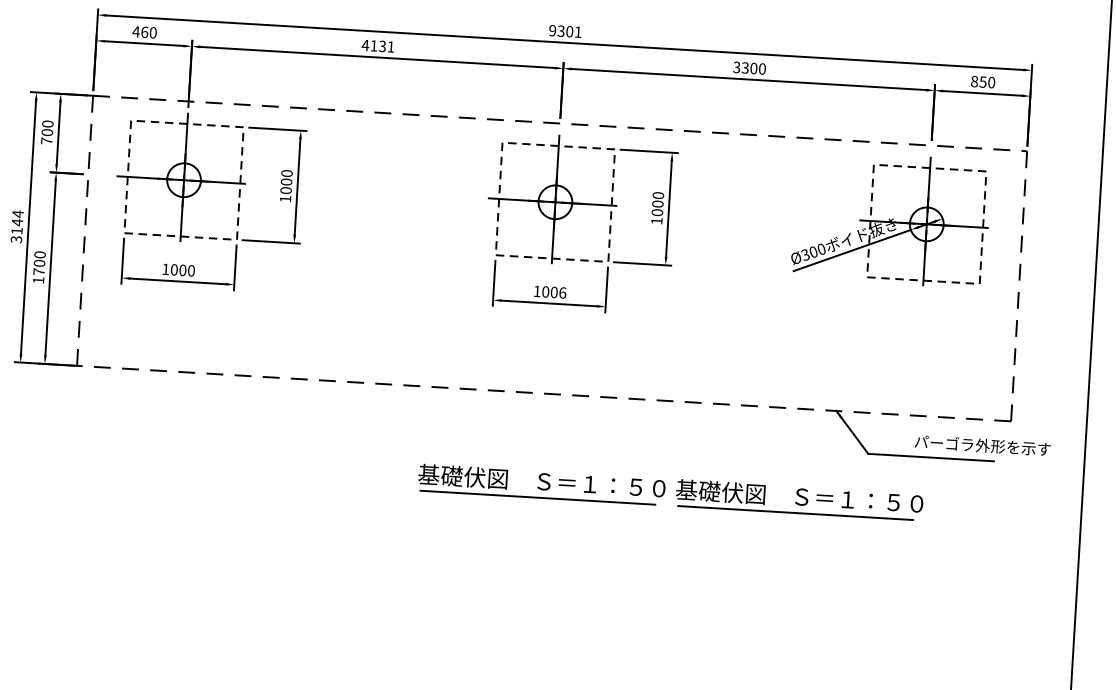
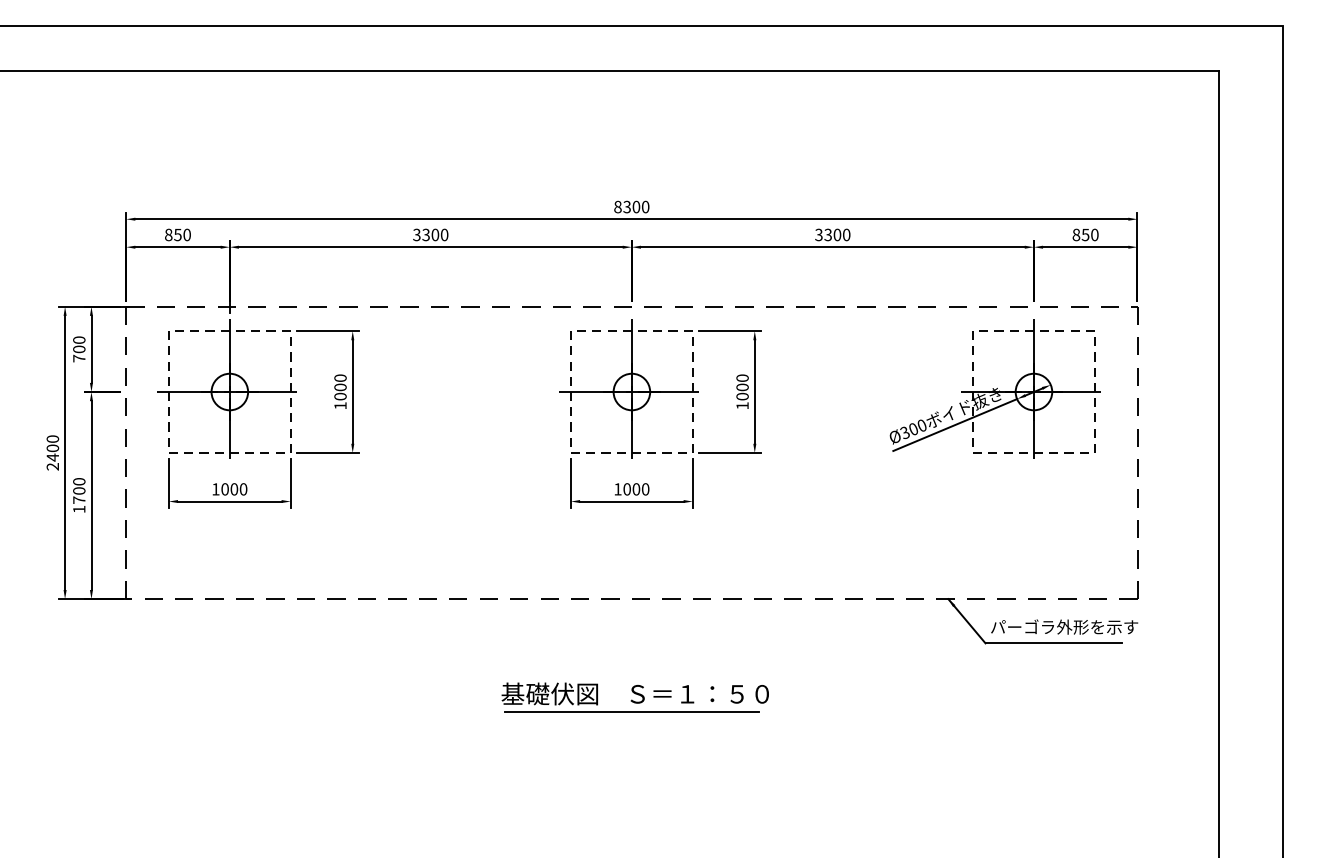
text: (565, 30) -> (631, 206), 9301 -> 8300
text: (139, 31) -> (172, 234), 460 -> 850
text: (378, 45) -> (430, 234), 4131 -> 3300
text: (16, 226) -> (52, 452), 3144 -> 2400
text: (562, 293) -> (645, 489), 1006 -> 1000
text: (982, 445) -> (1064, 626), moved
part: (798, 499) -> (913, 697), removed

